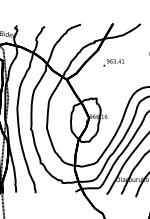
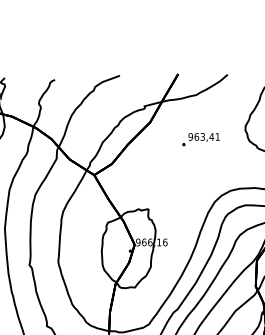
text: (113, 62) -> (200, 138), moved

